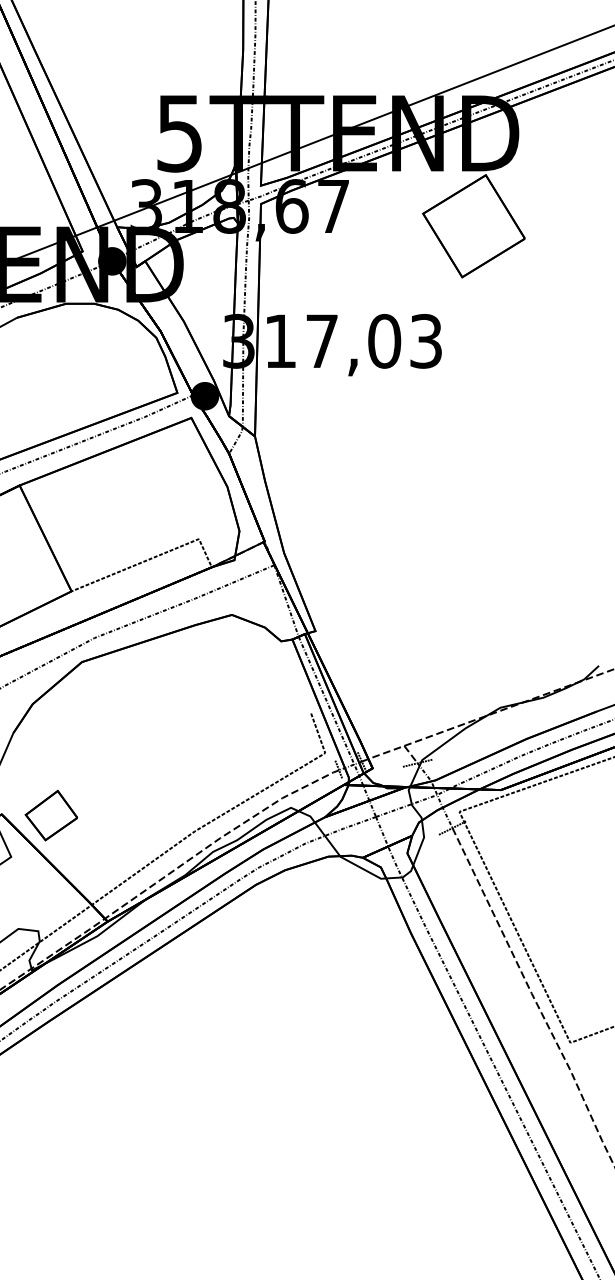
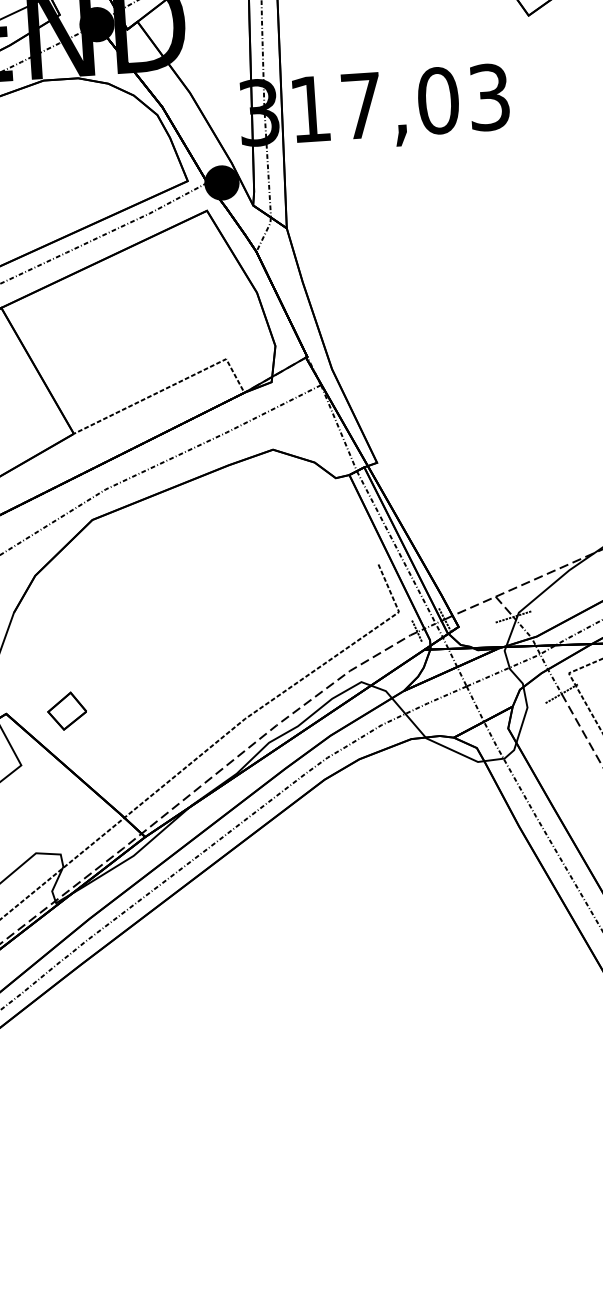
part: (50, 815) -> (66, 711), size x0.6

